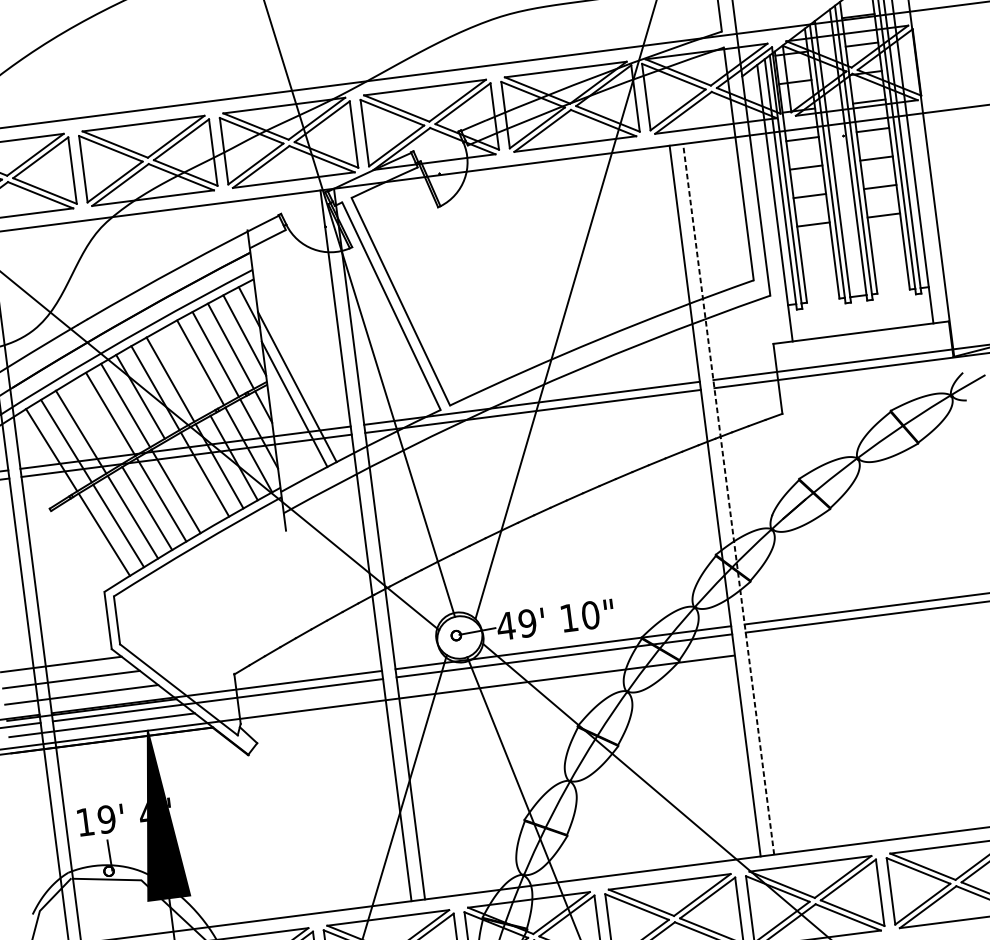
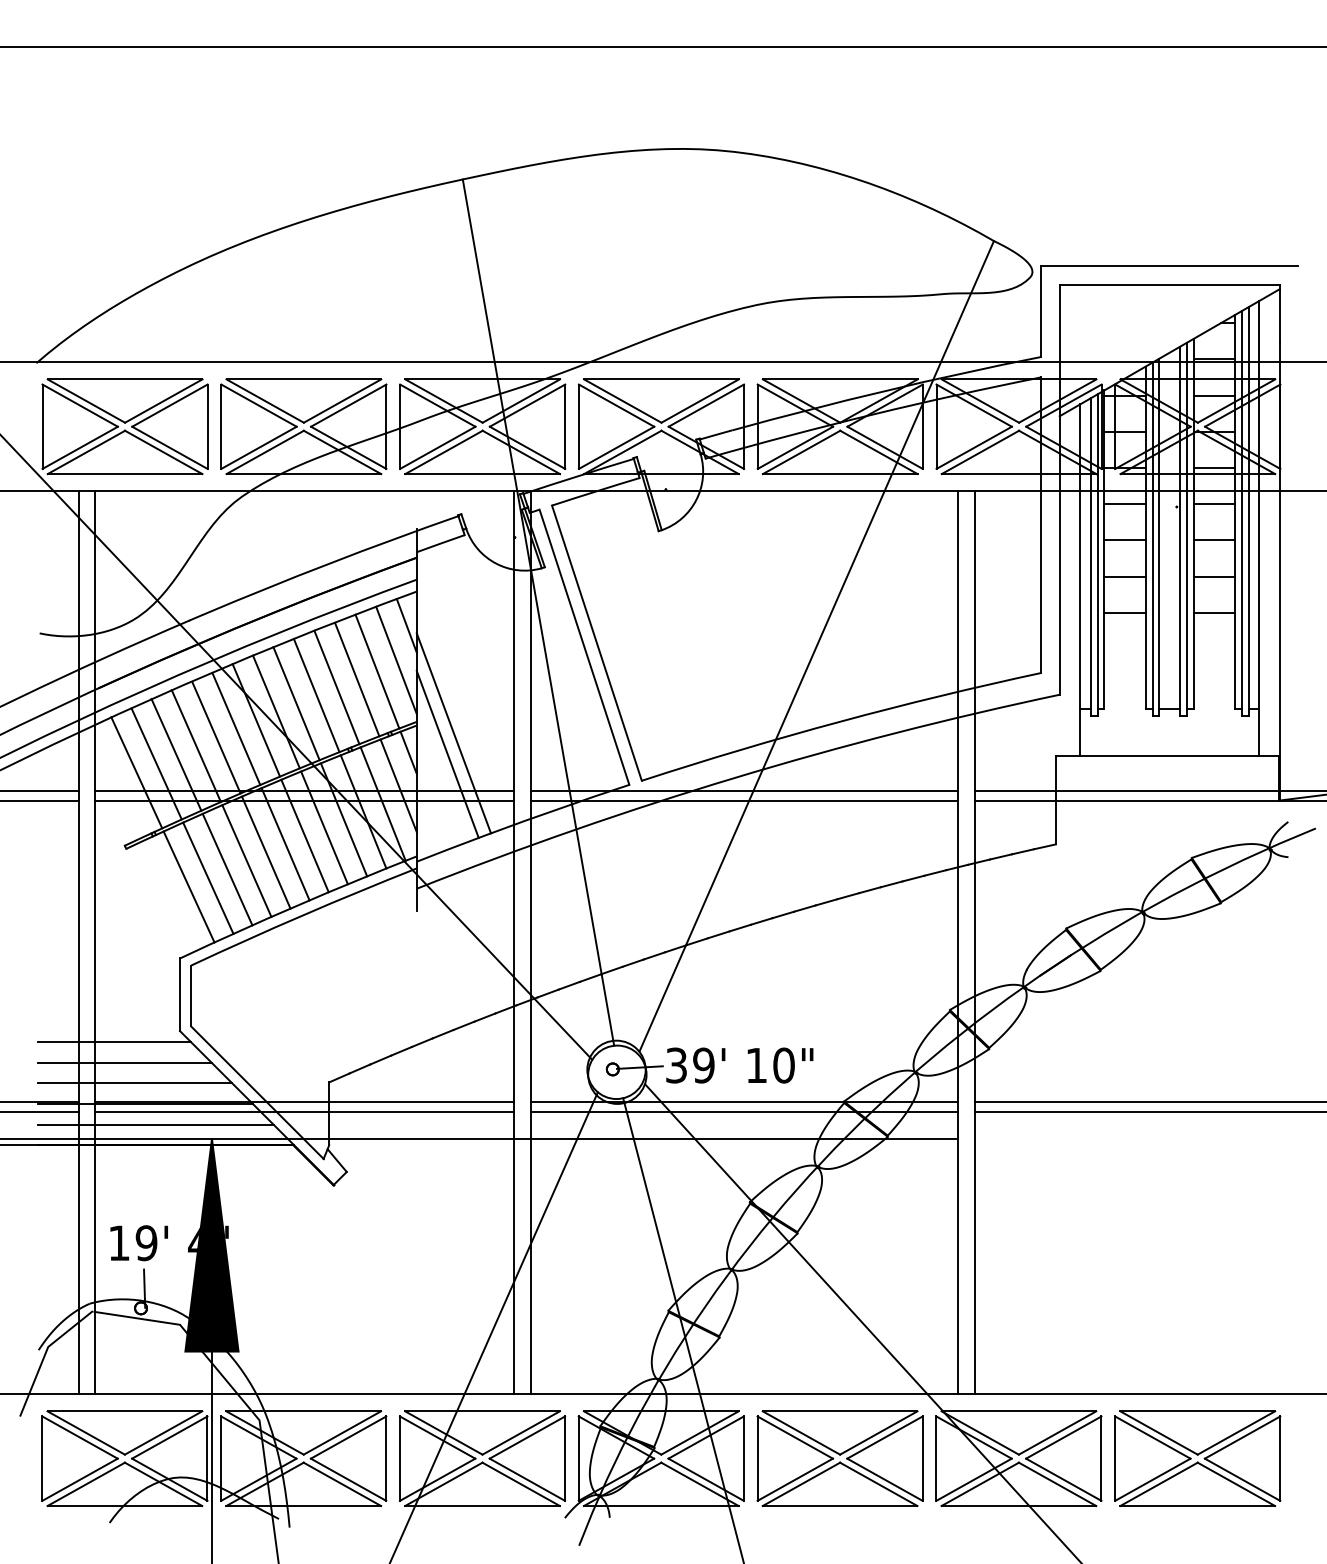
line: (185, 371) -> (316, 695), added
line: (95, 423) -> (195, 746), added
line: (190, 482) -> (304, 835), added
line: (729, 499) -> (975, 942), dashed -> solid
text: (506, 626) -> (676, 1065), 49' -> 39'

